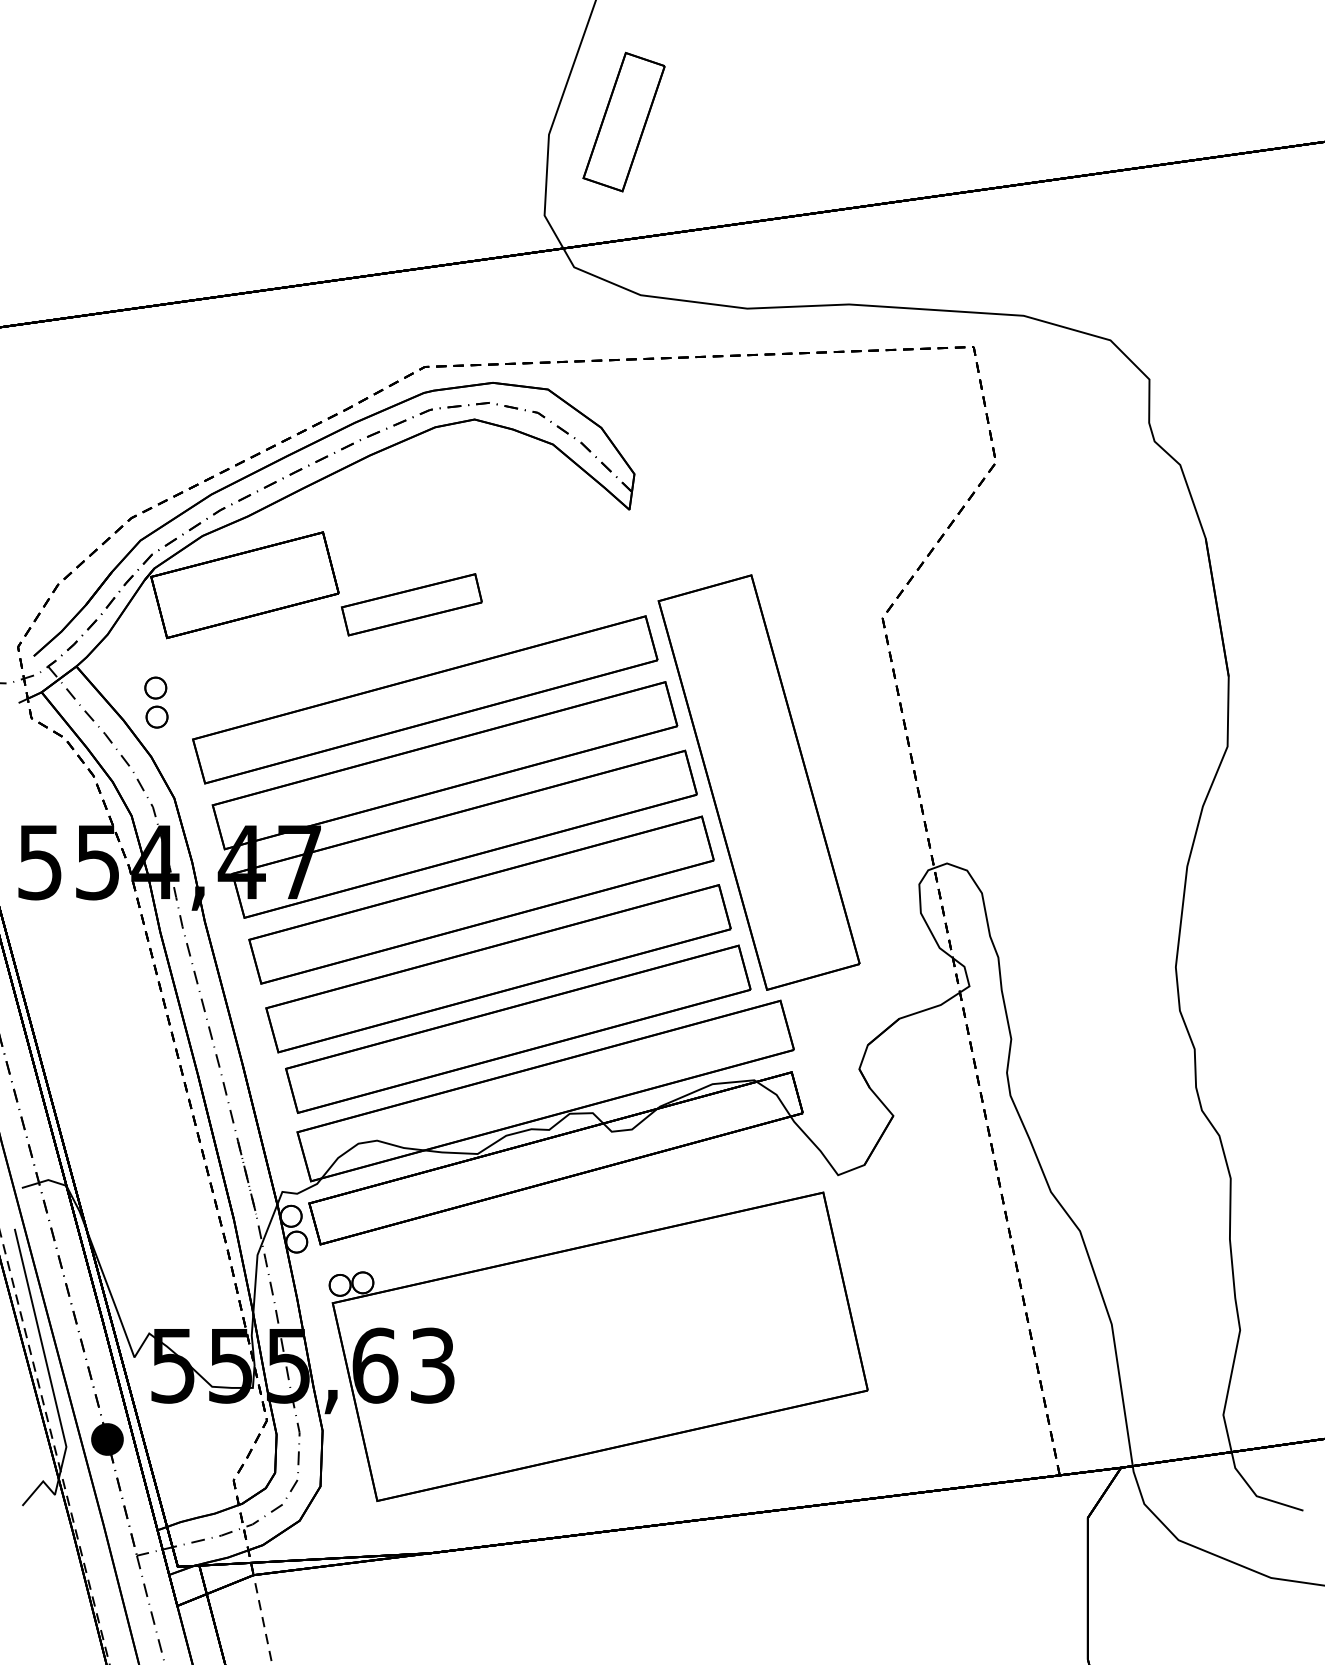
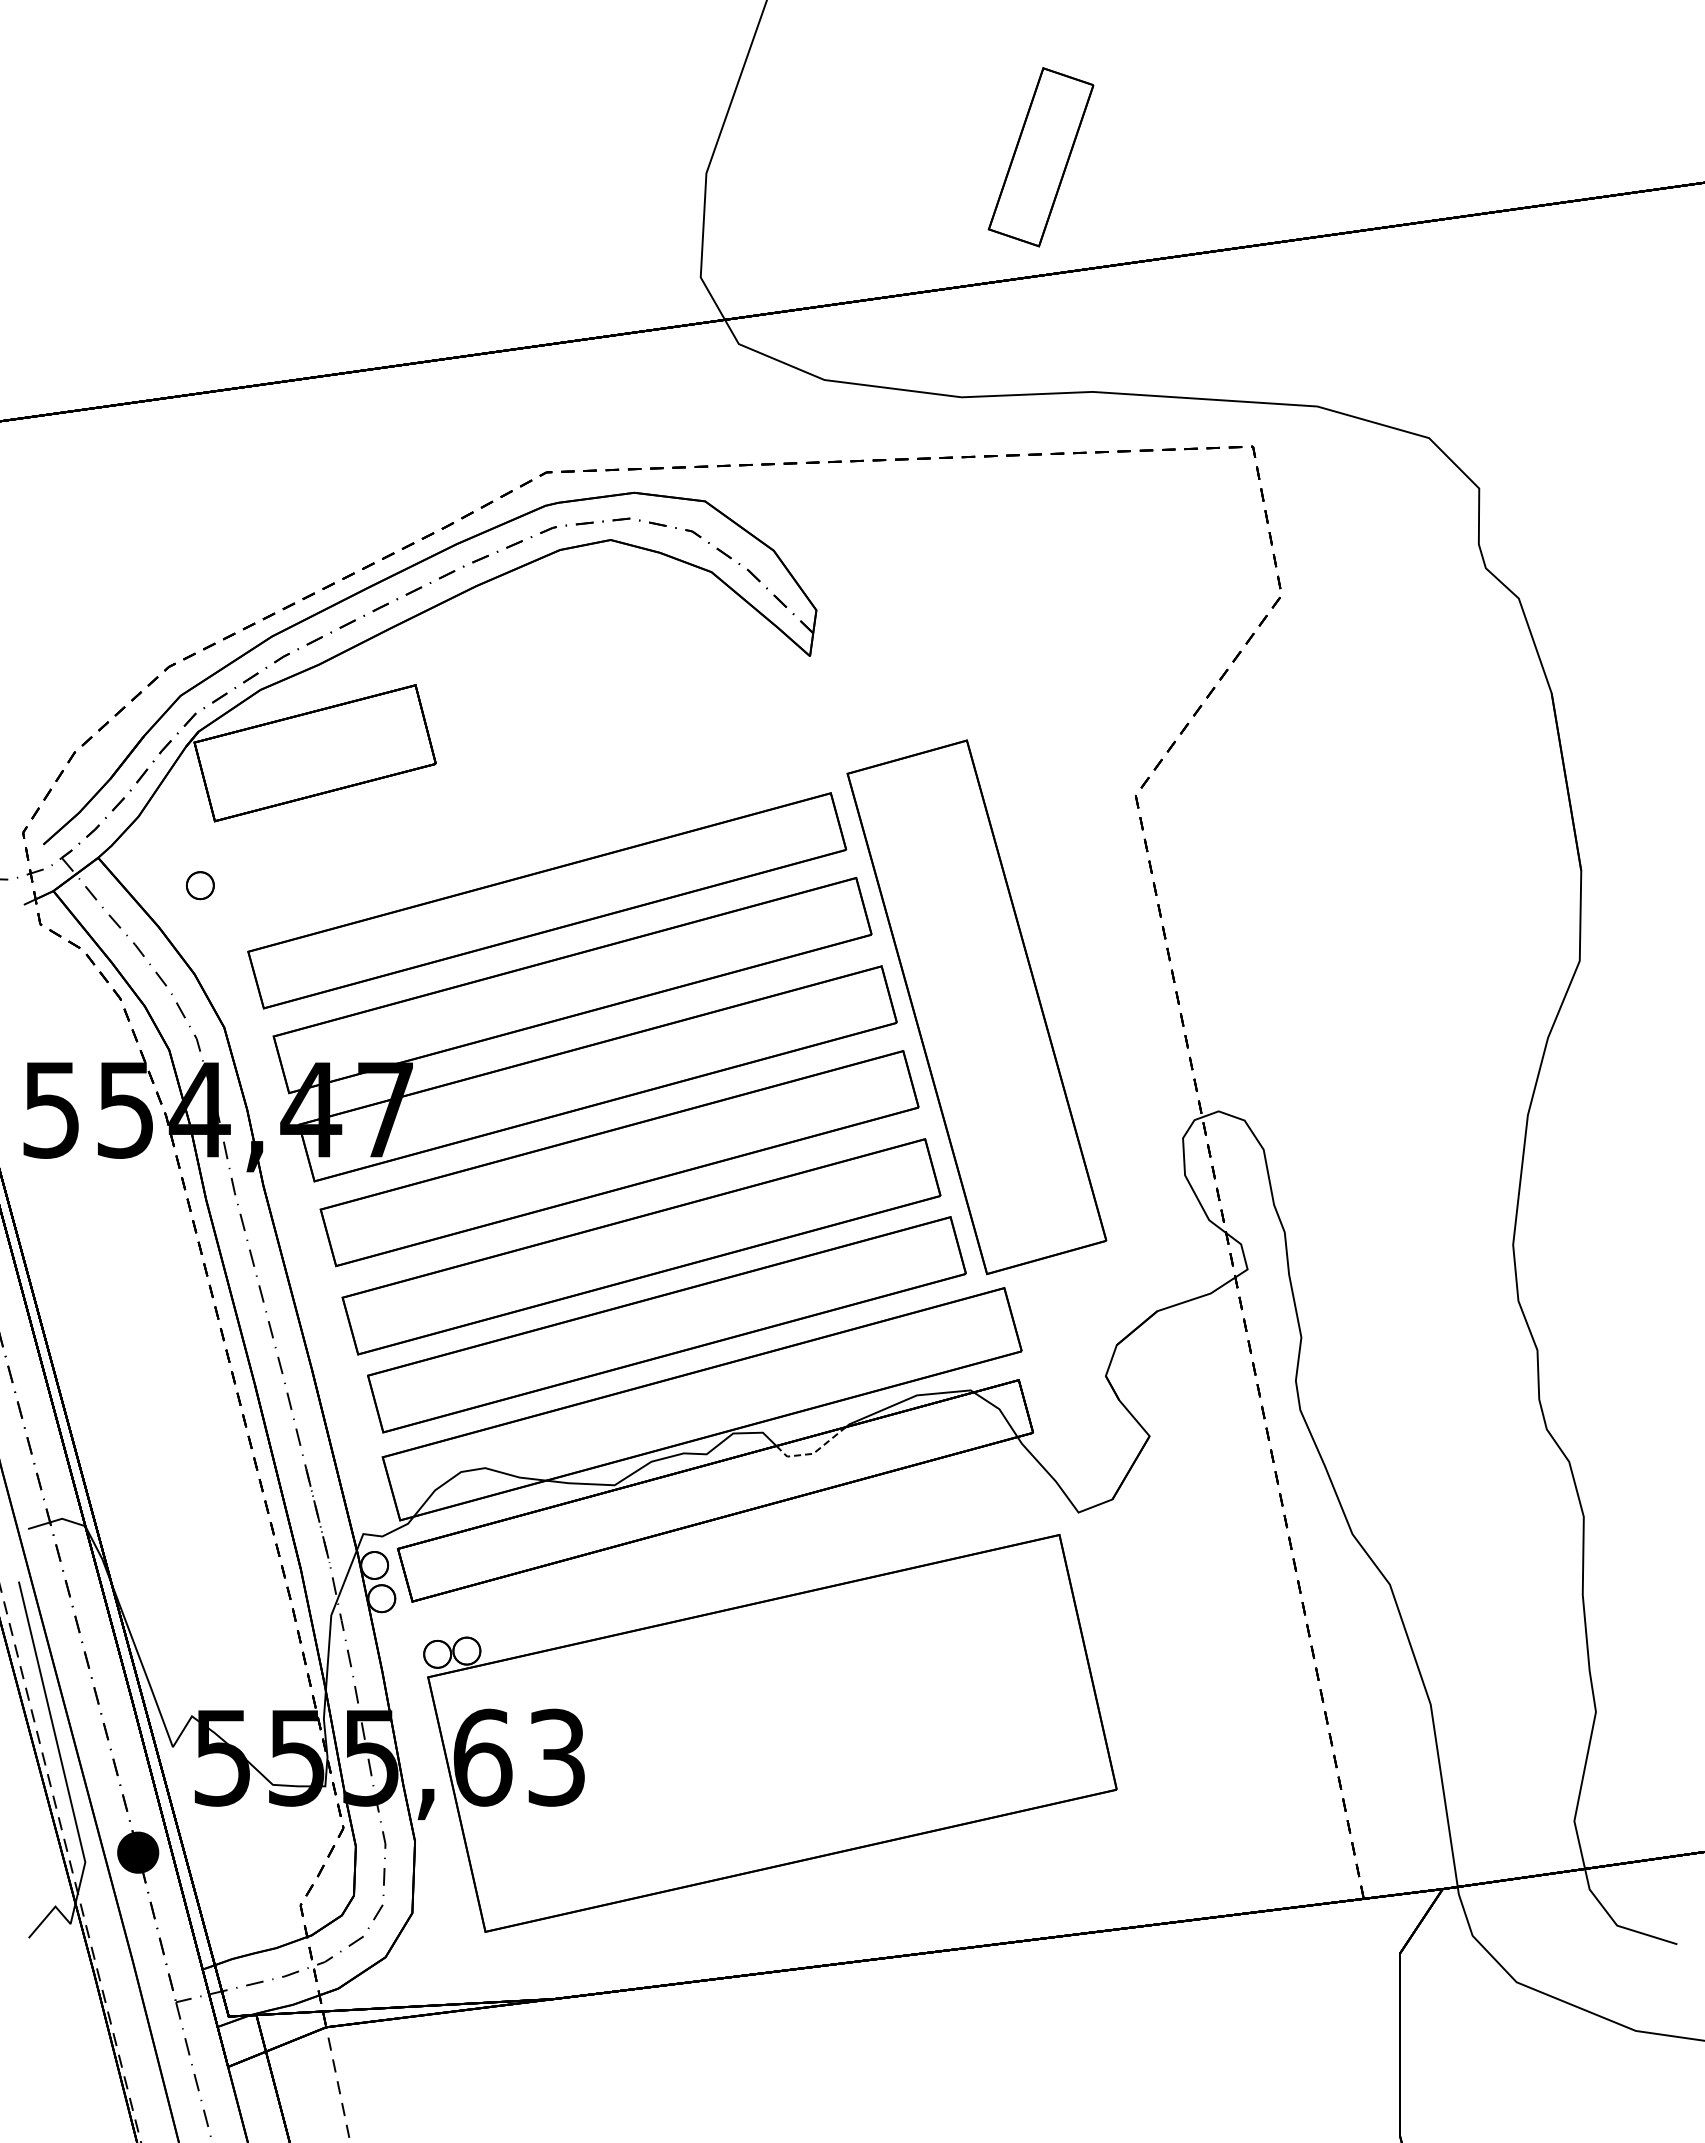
part: (623, 122) -> (1040, 157), moved
part: (411, 604) -> (529, 778), removed
part: (156, 716) -> (201, 922), removed
line: (632, 1129) -> (813, 1453), solid -> dashed

